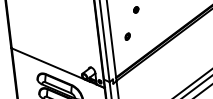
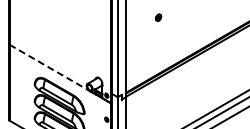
part: (127, 35) -> (144, 46), removed
line: (48, 63) -> (49, 67), solid -> dashed

